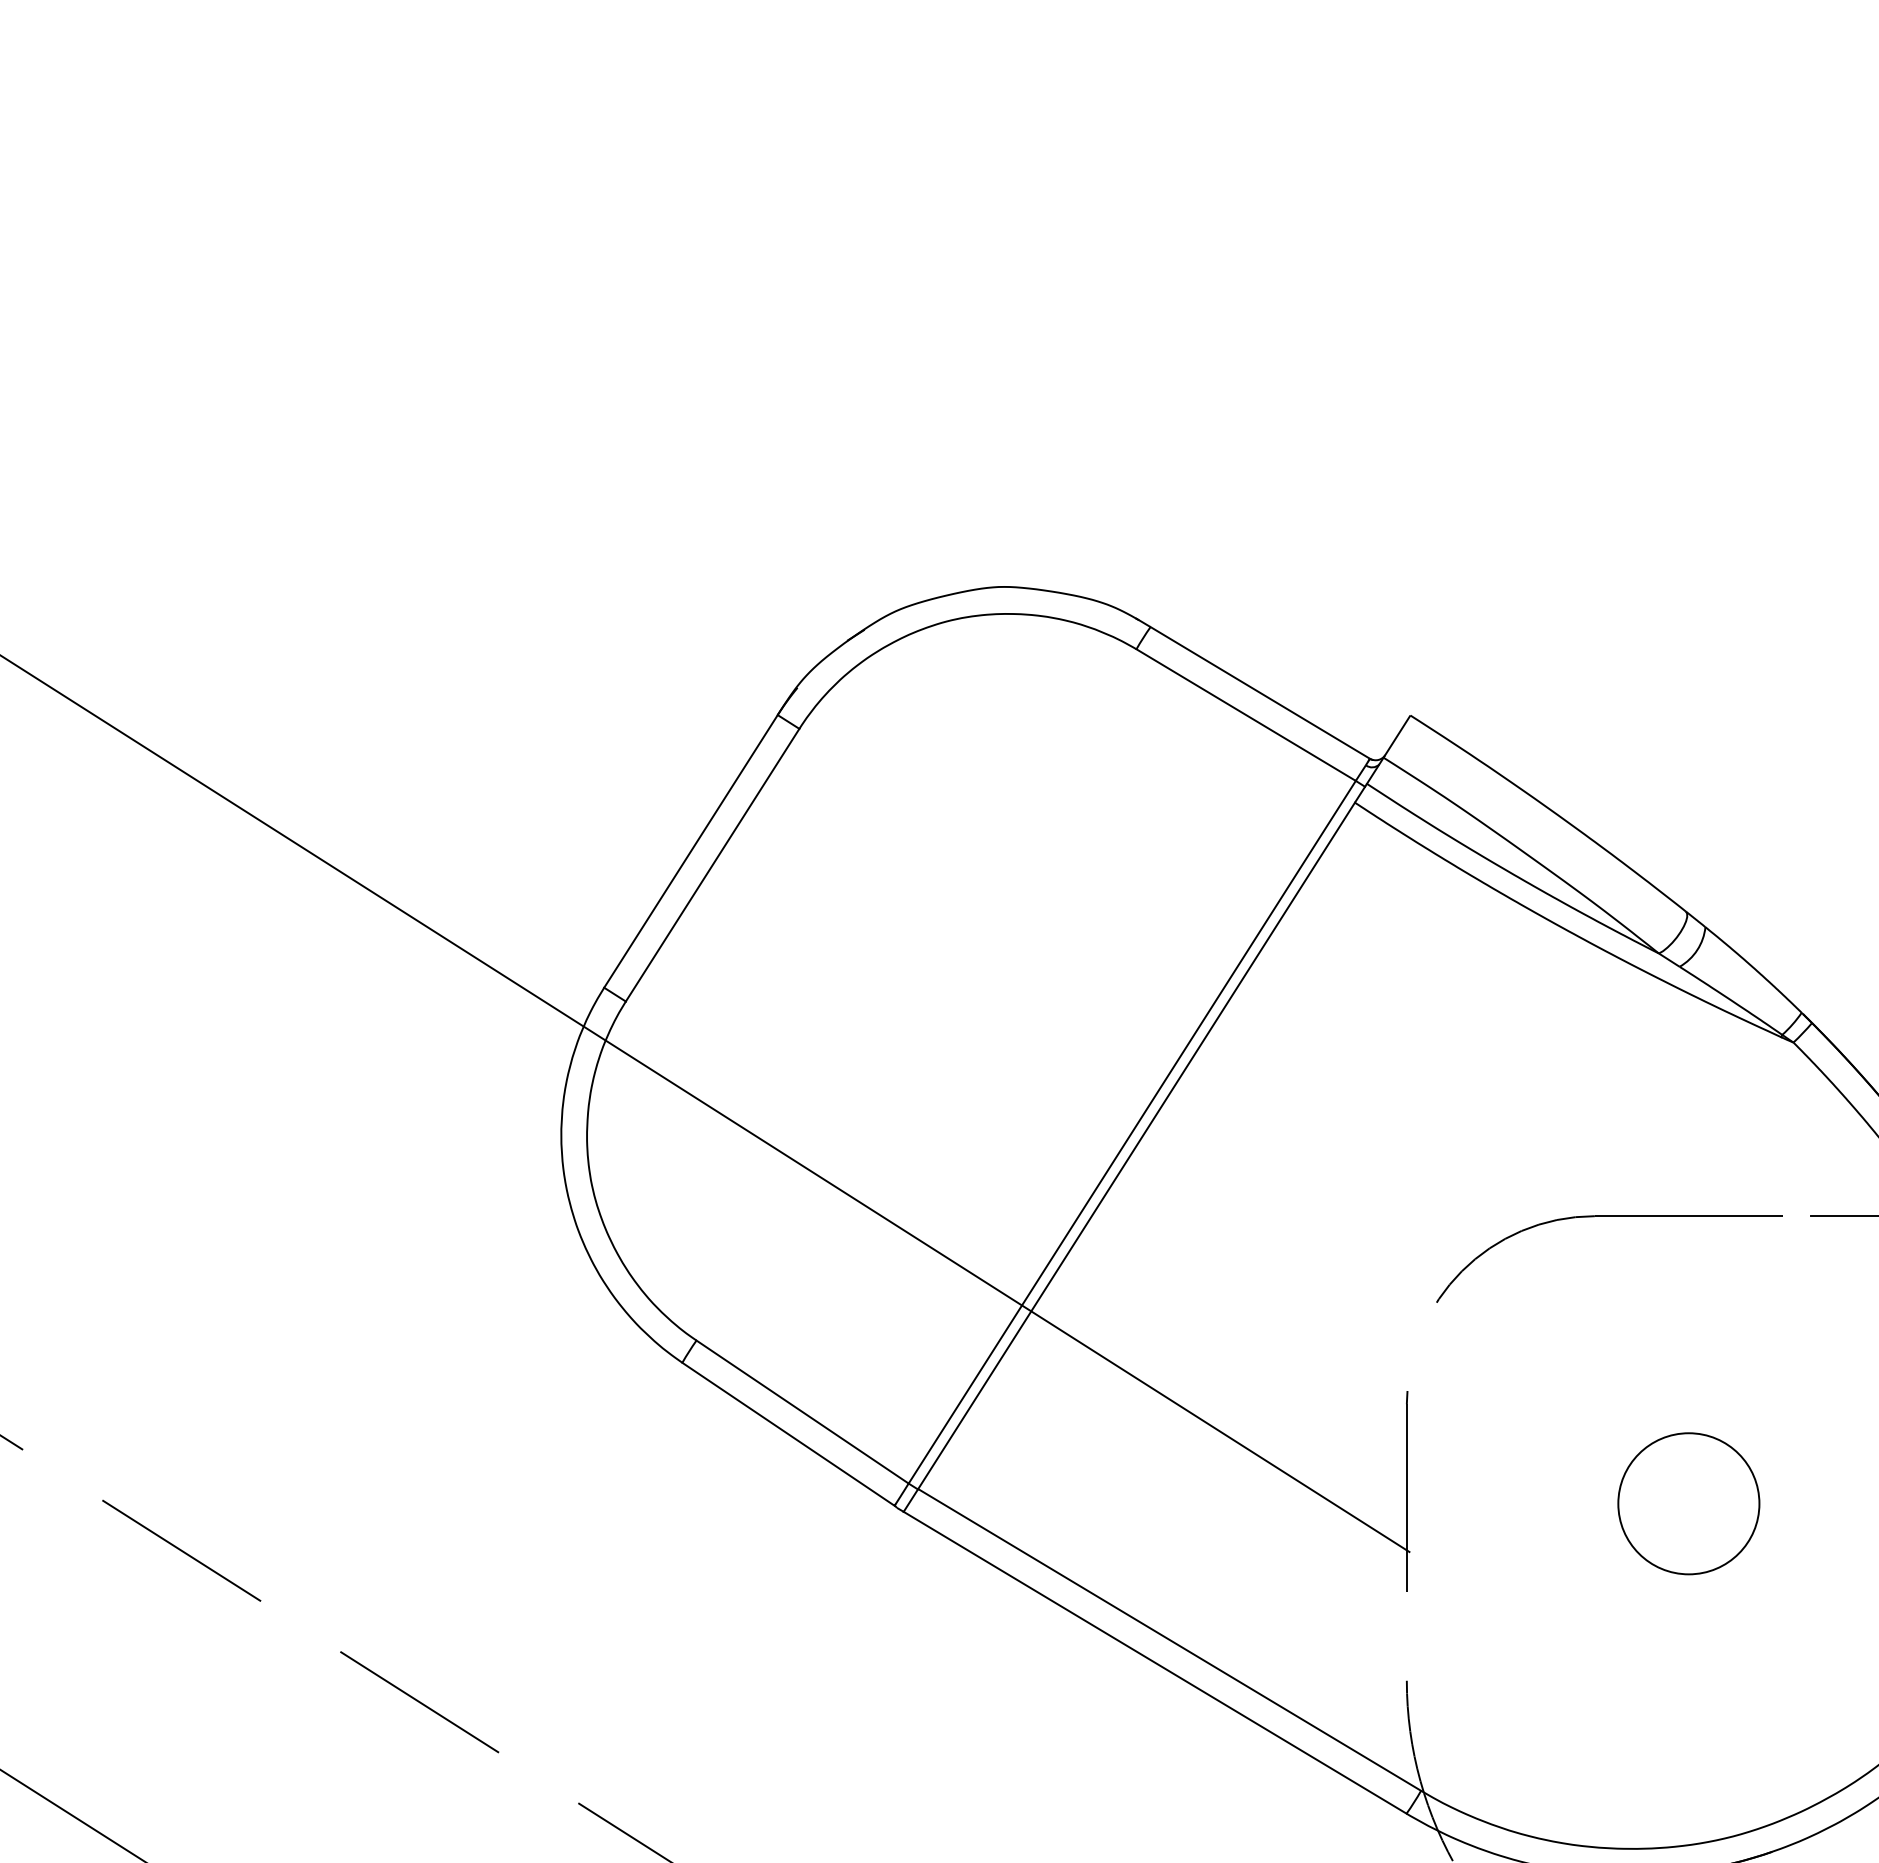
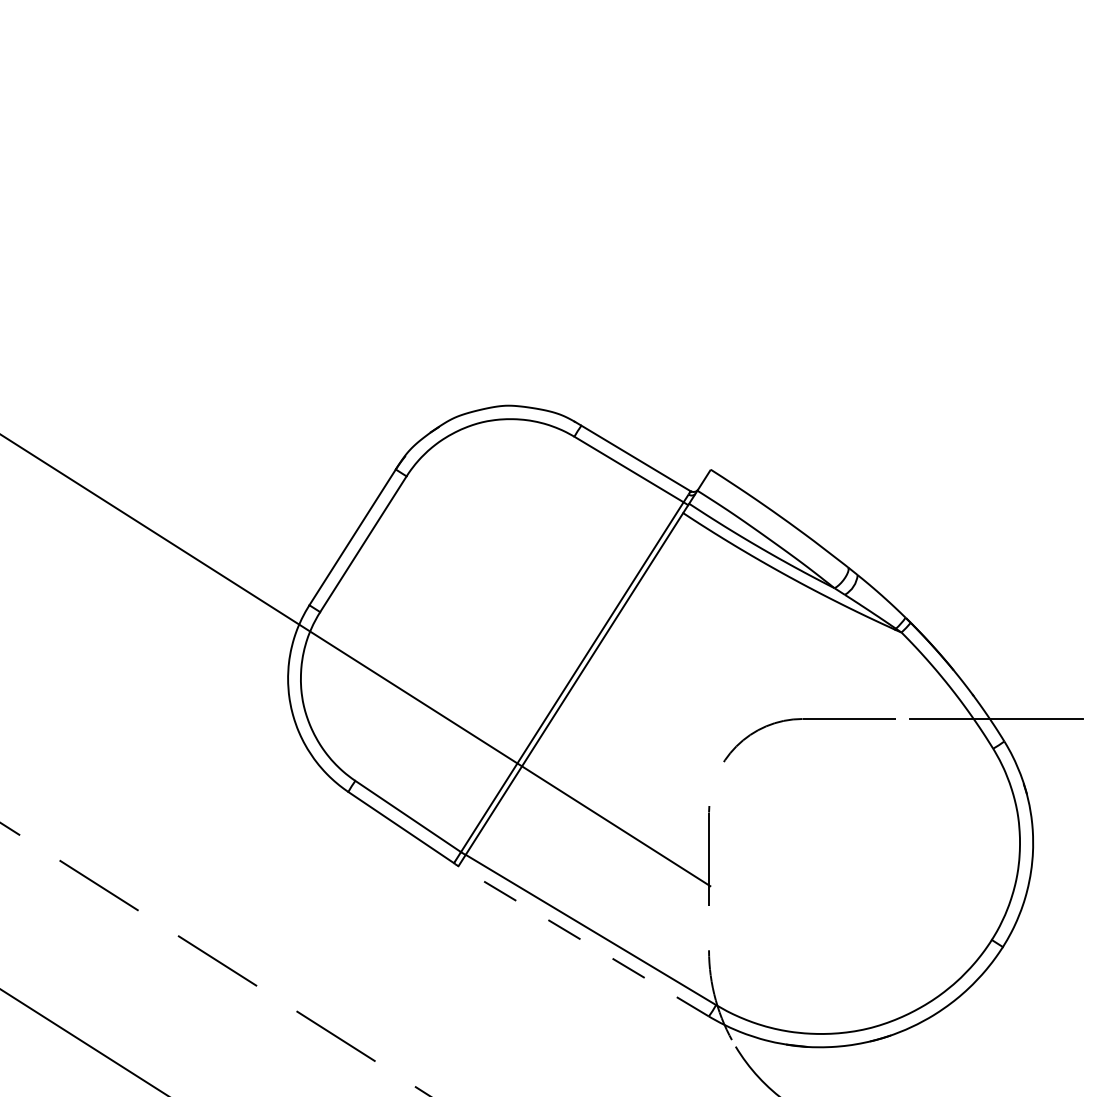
circle: (1688, 1504) -> (849, 862), removed
line: (1154, 1663) -> (583, 941), solid -> dashed

